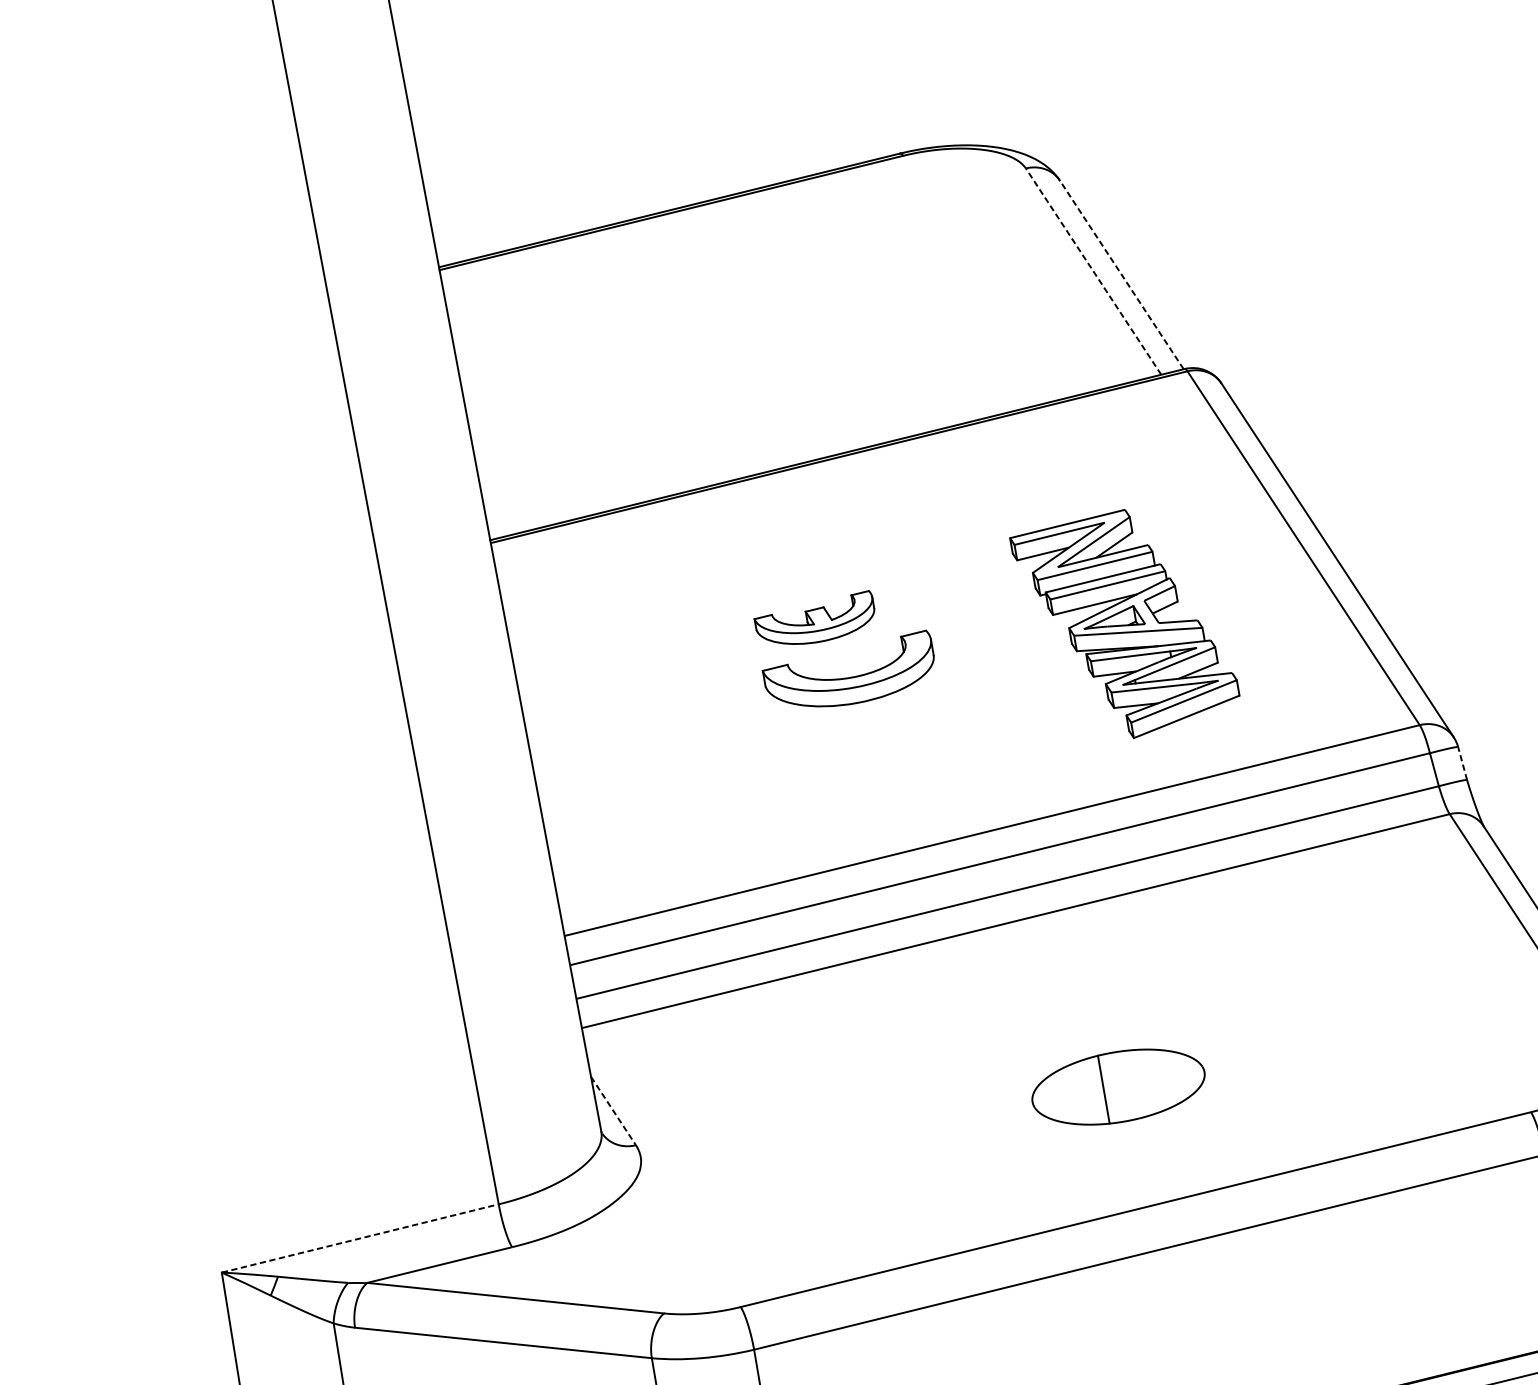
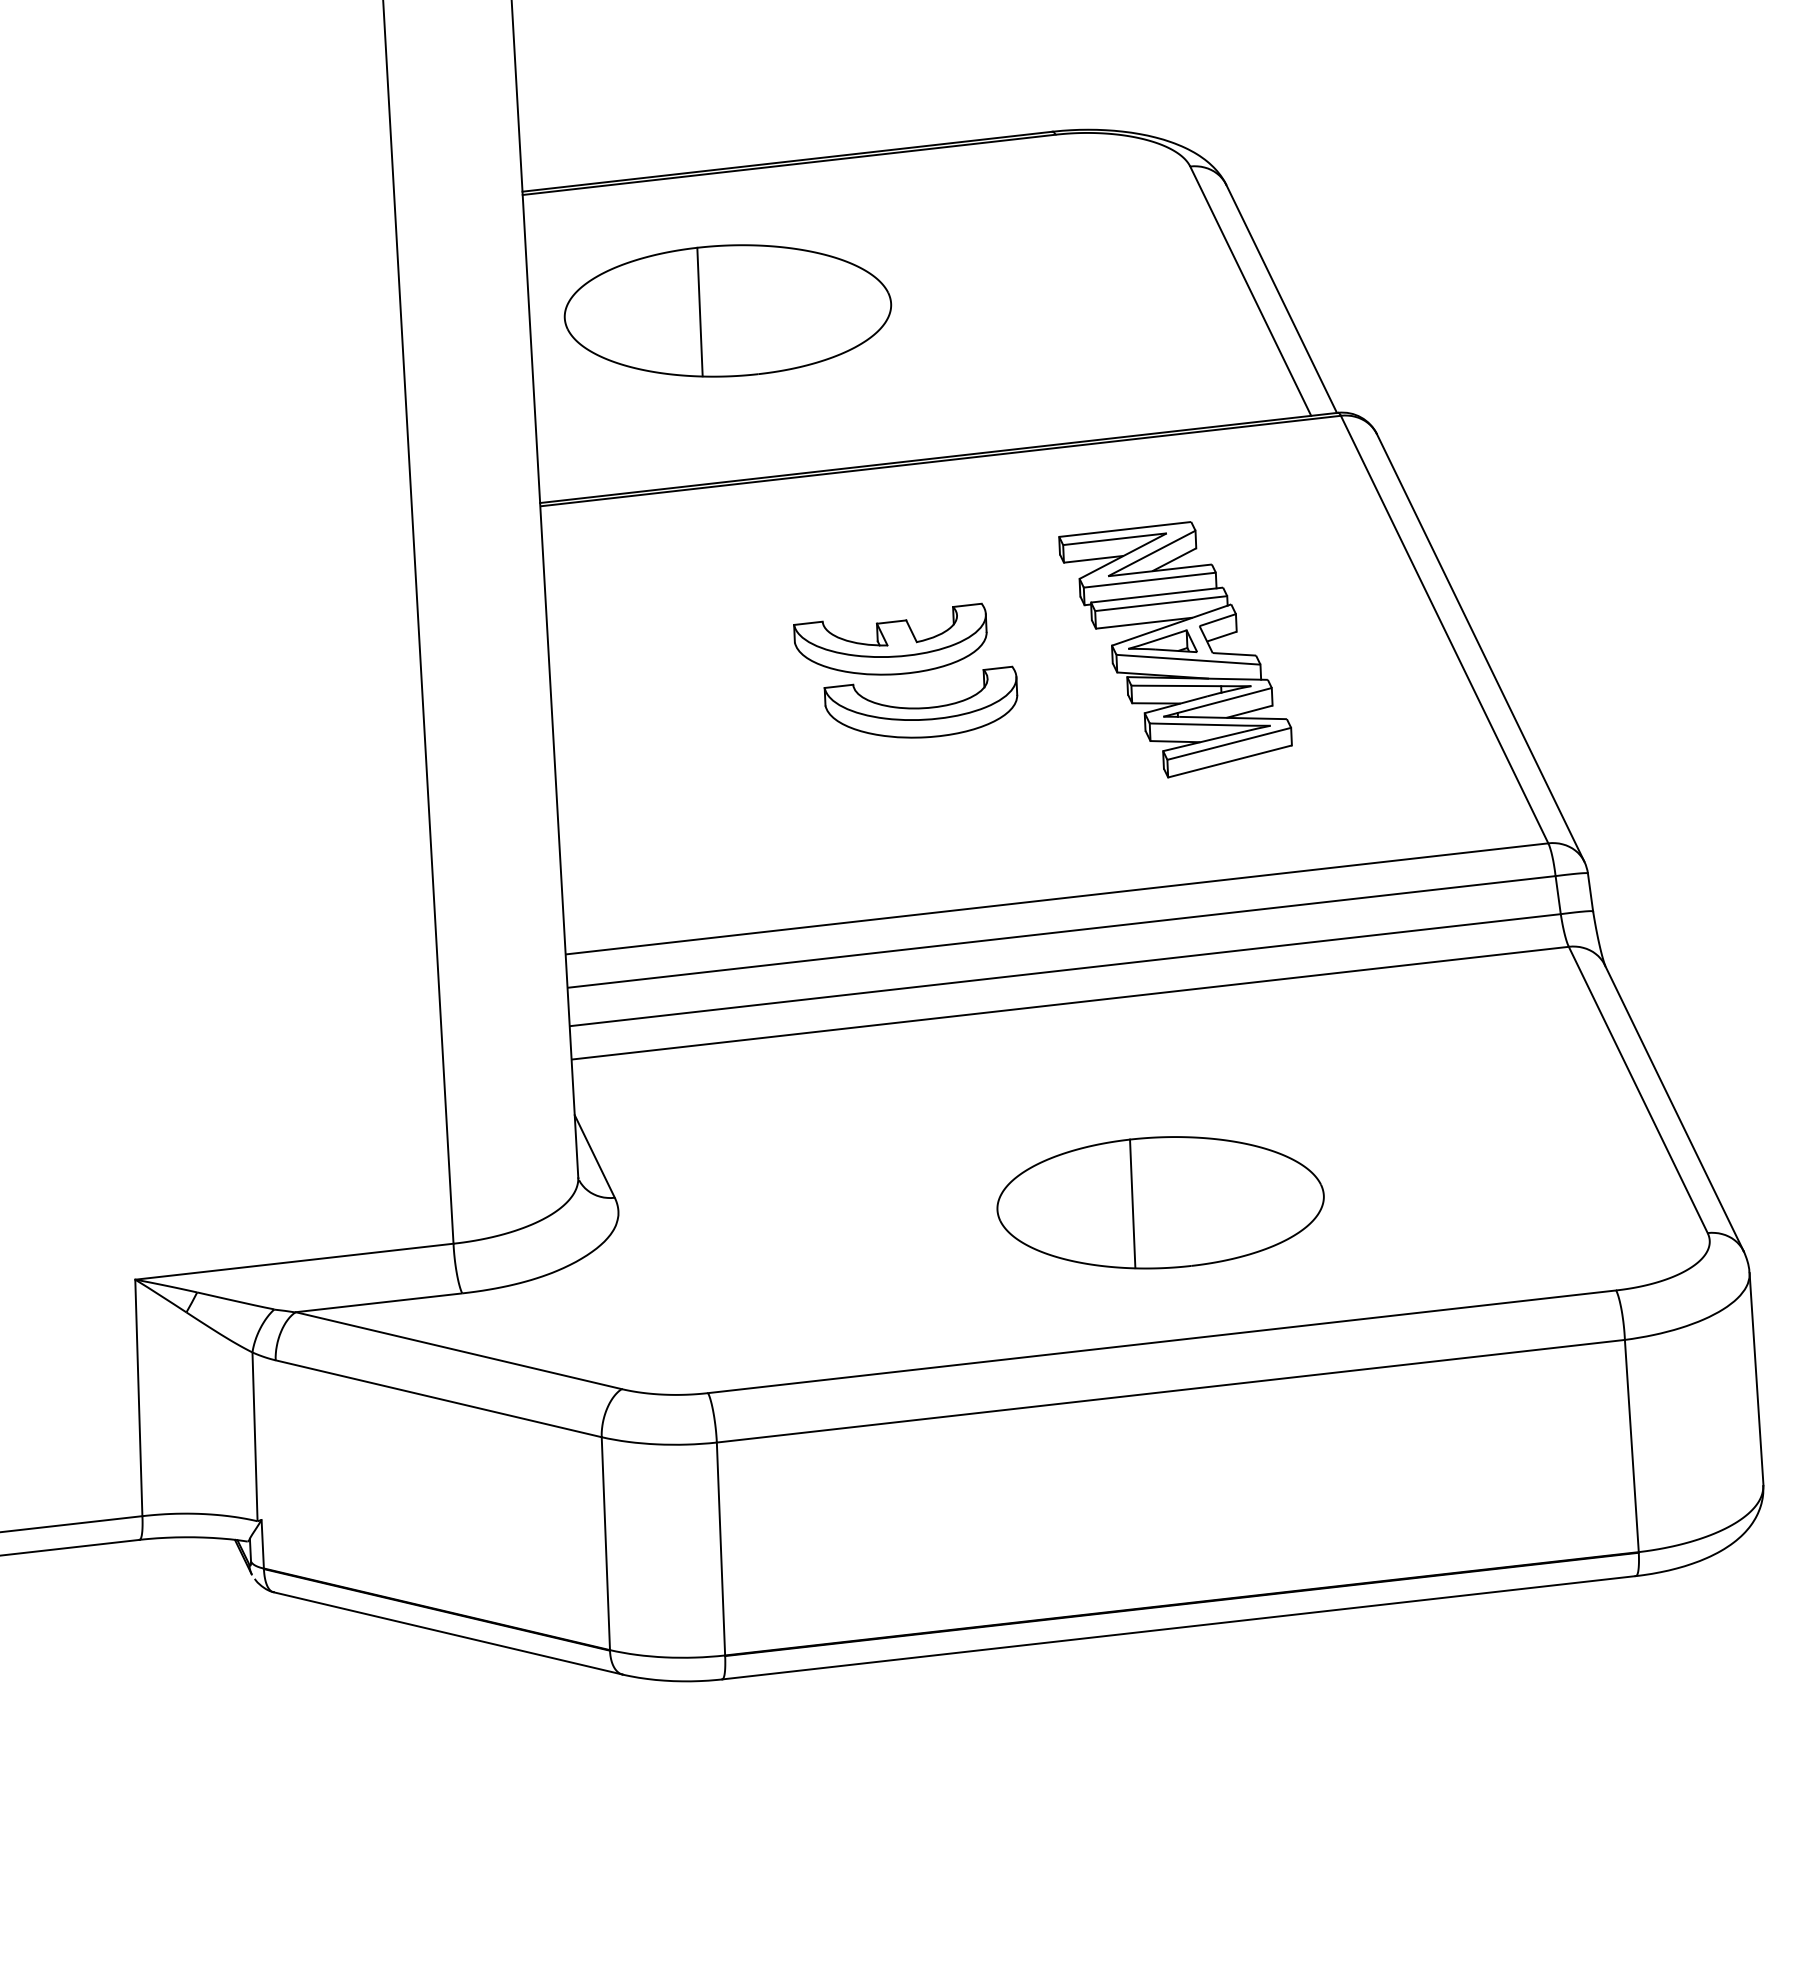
line: (1093, 271) -> (1250, 291), dashed -> solid
line: (1121, 274) -> (1281, 298), dashed -> solid
part: (633, 348) -> (727, 310), added
part: (815, 619) -> (890, 638), size x1.43
part: (1125, 624) -> (1175, 649), moved
line: (1462, 762) -> (1590, 891), dashed -> solid
part: (1118, 1086) -> (1160, 1202), size x1.67
line: (613, 1111) -> (594, 1156), dashed -> solid
line: (360, 1238) -> (294, 1261), dashed -> solid

